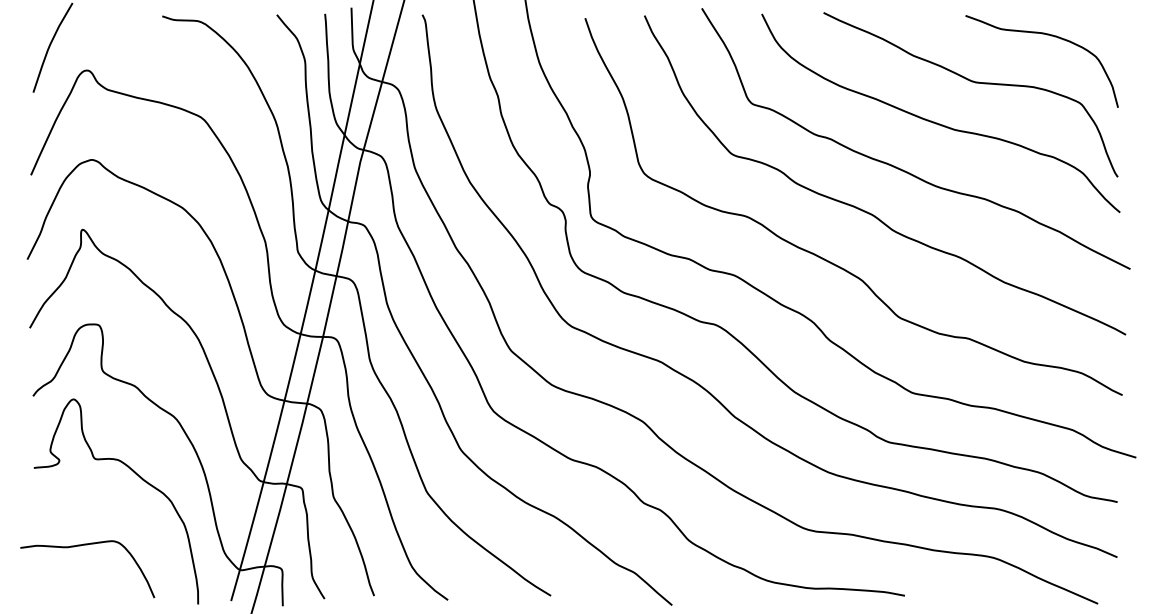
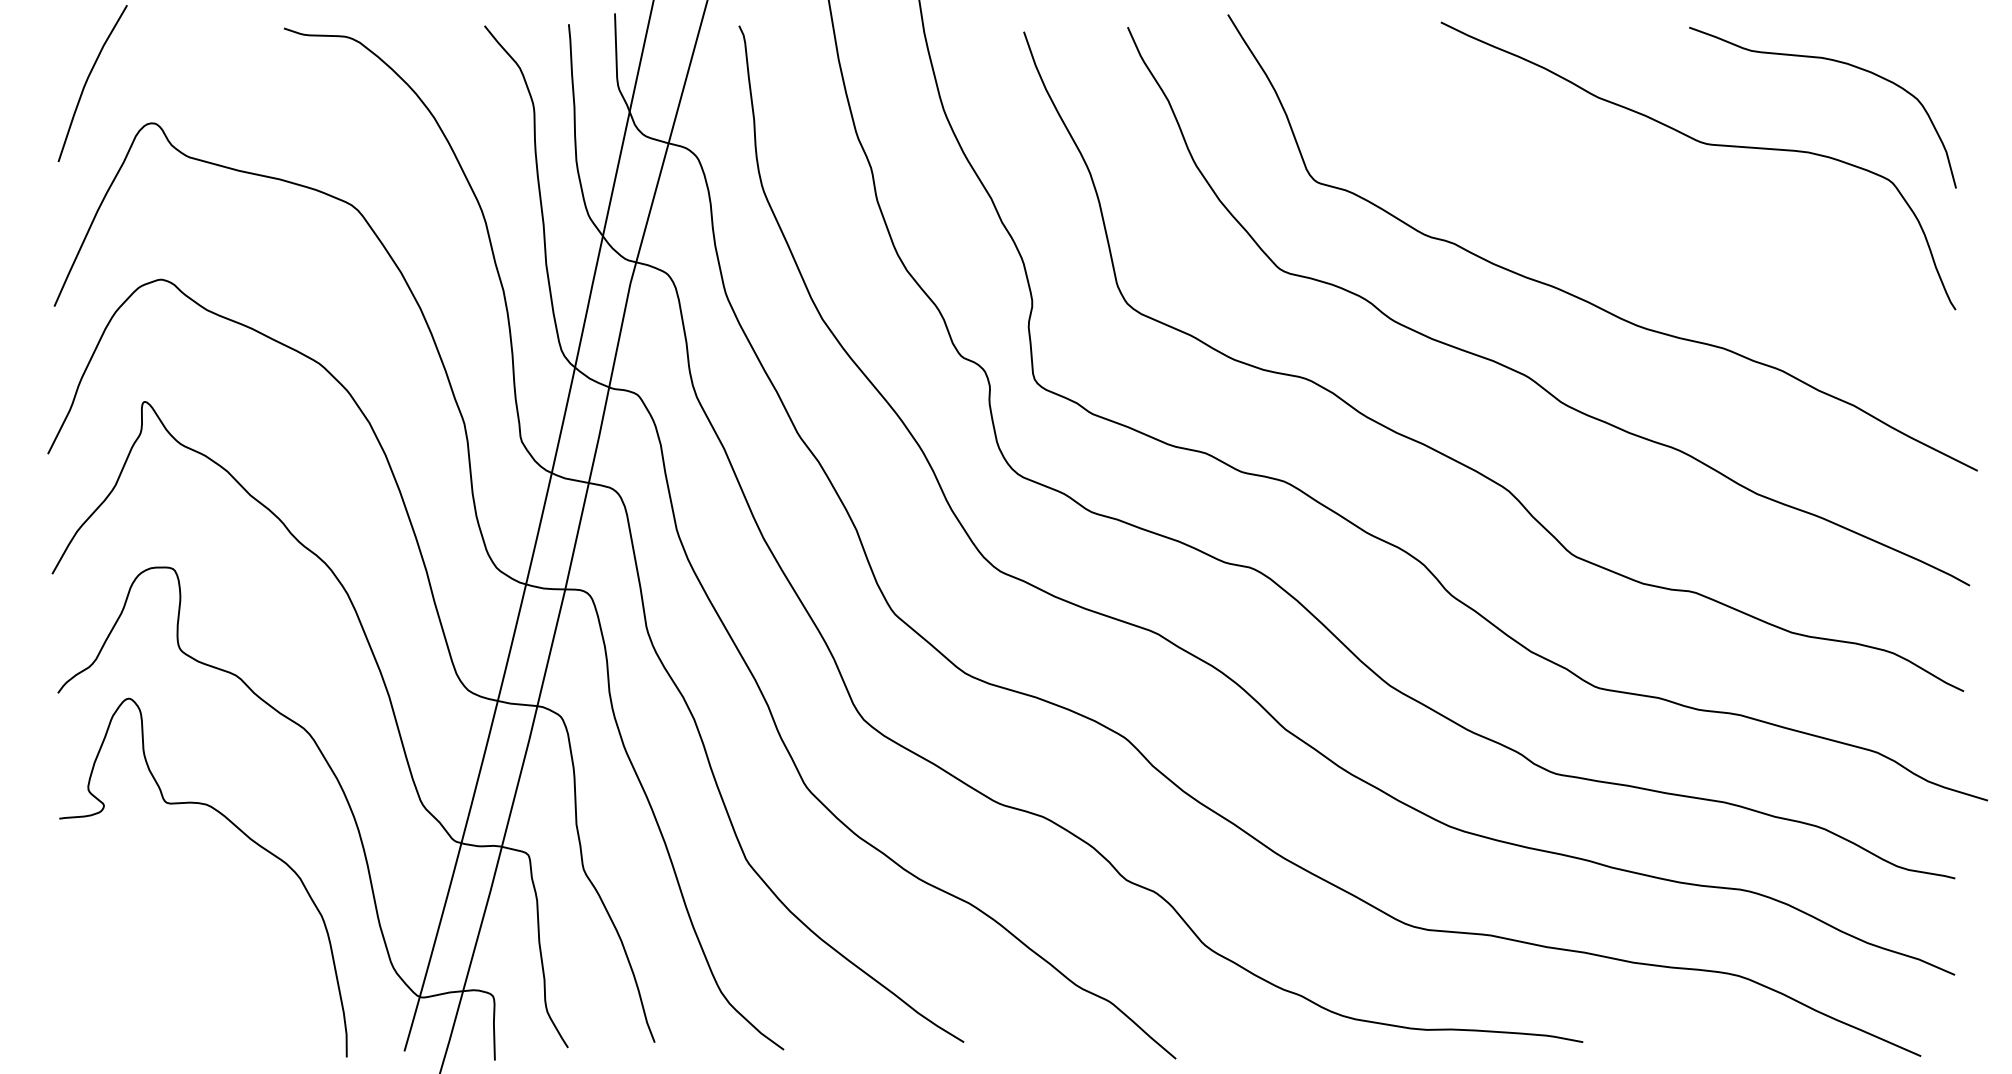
curve: (937, 122) -> (1640, 214), removed
curve: (87, 545) -> (153, 954), removed

